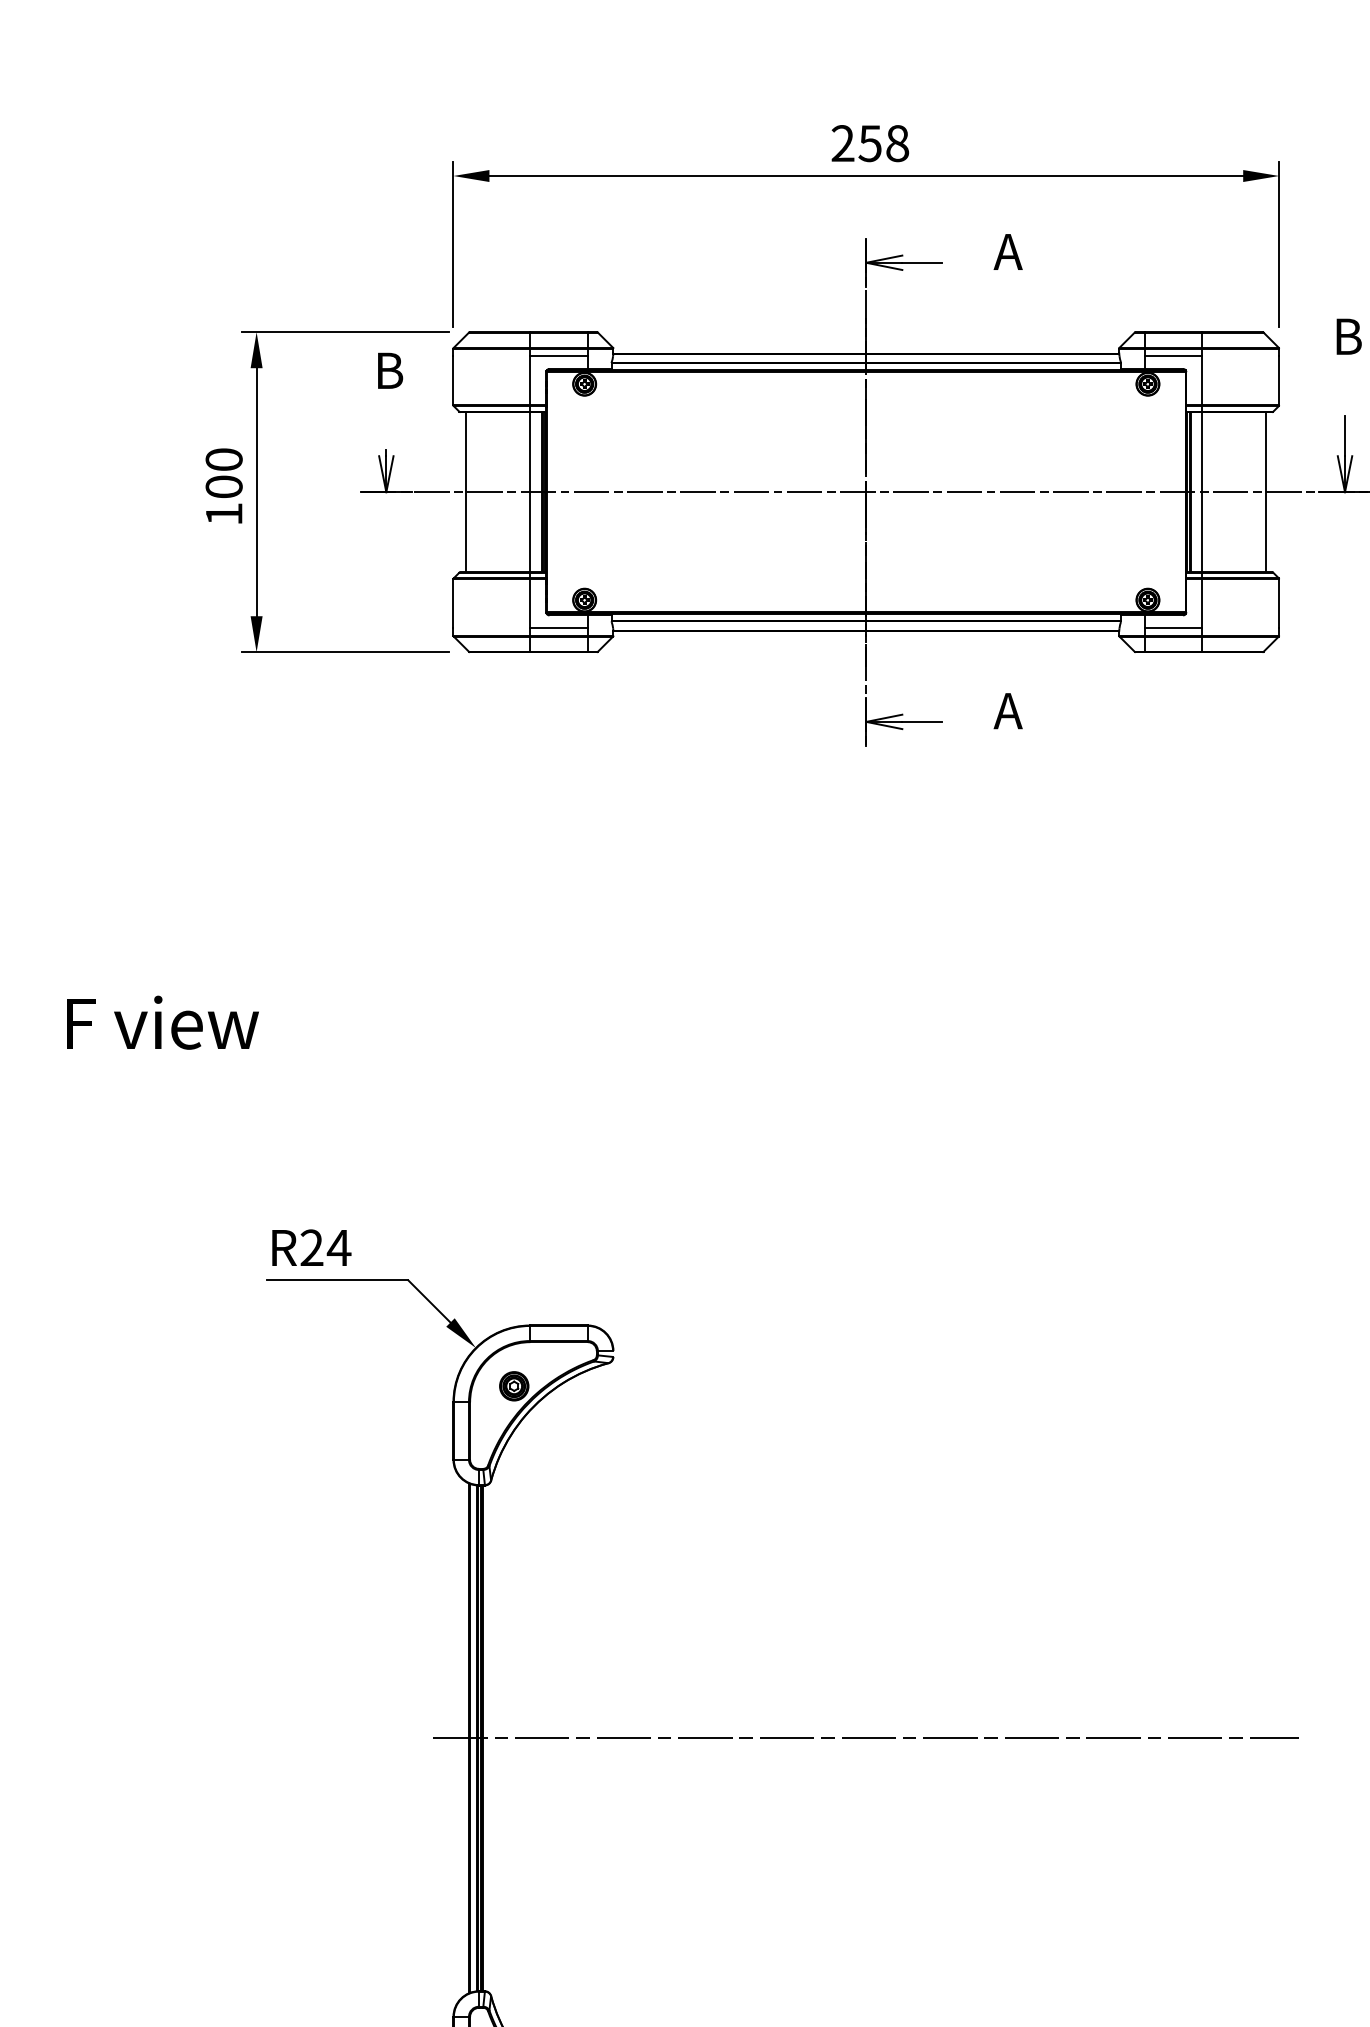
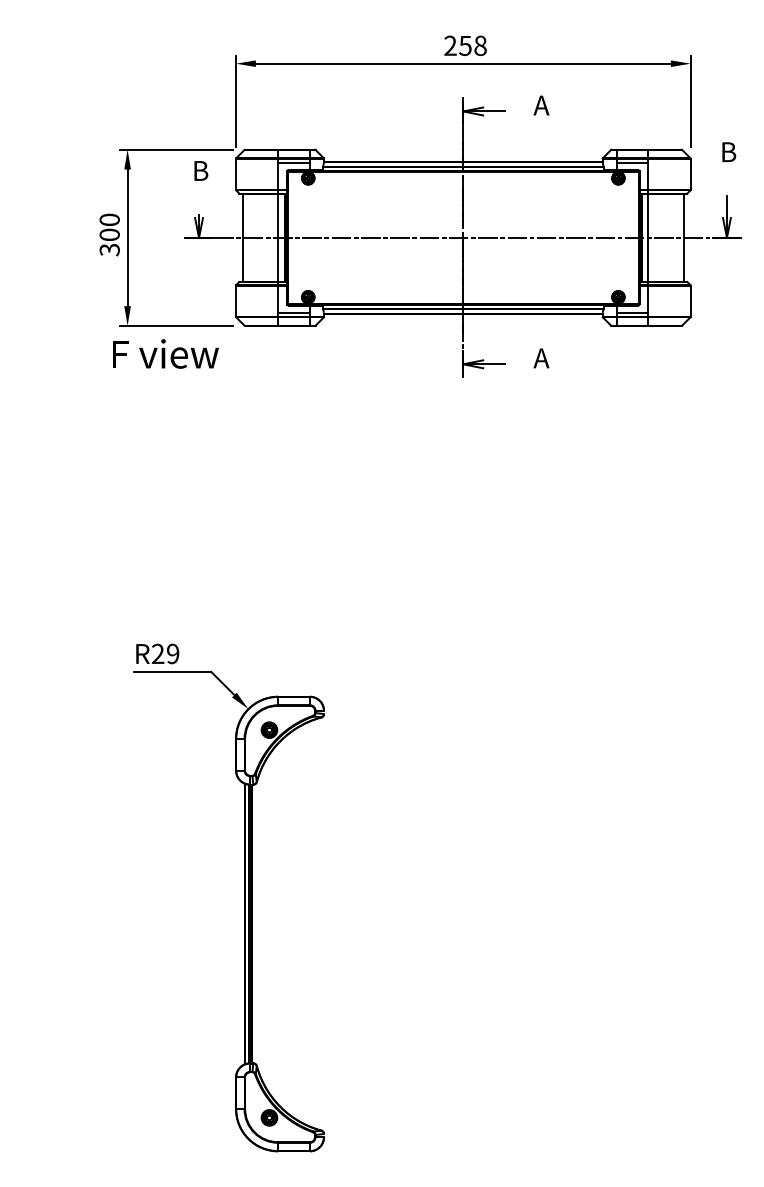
text: (223, 515) -> (109, 250), 100 -> 300
text: (161, 1021) -> (165, 353), moved
text: (338, 1247) -> (172, 653), R24 -> R29
line: (864, 1739) -> (462, 924), removed

